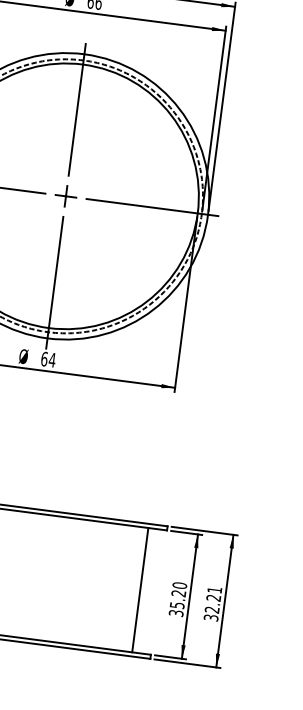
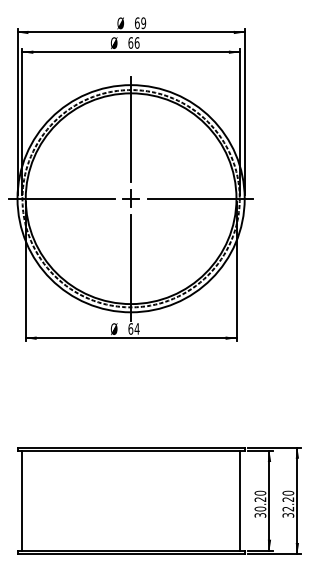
line: (140, 589) -> (239, 500), moved
text: (215, 589) -> (288, 492), 32.21 -> 32.20
text: (177, 604) -> (260, 508), 35.20 -> 30.20

